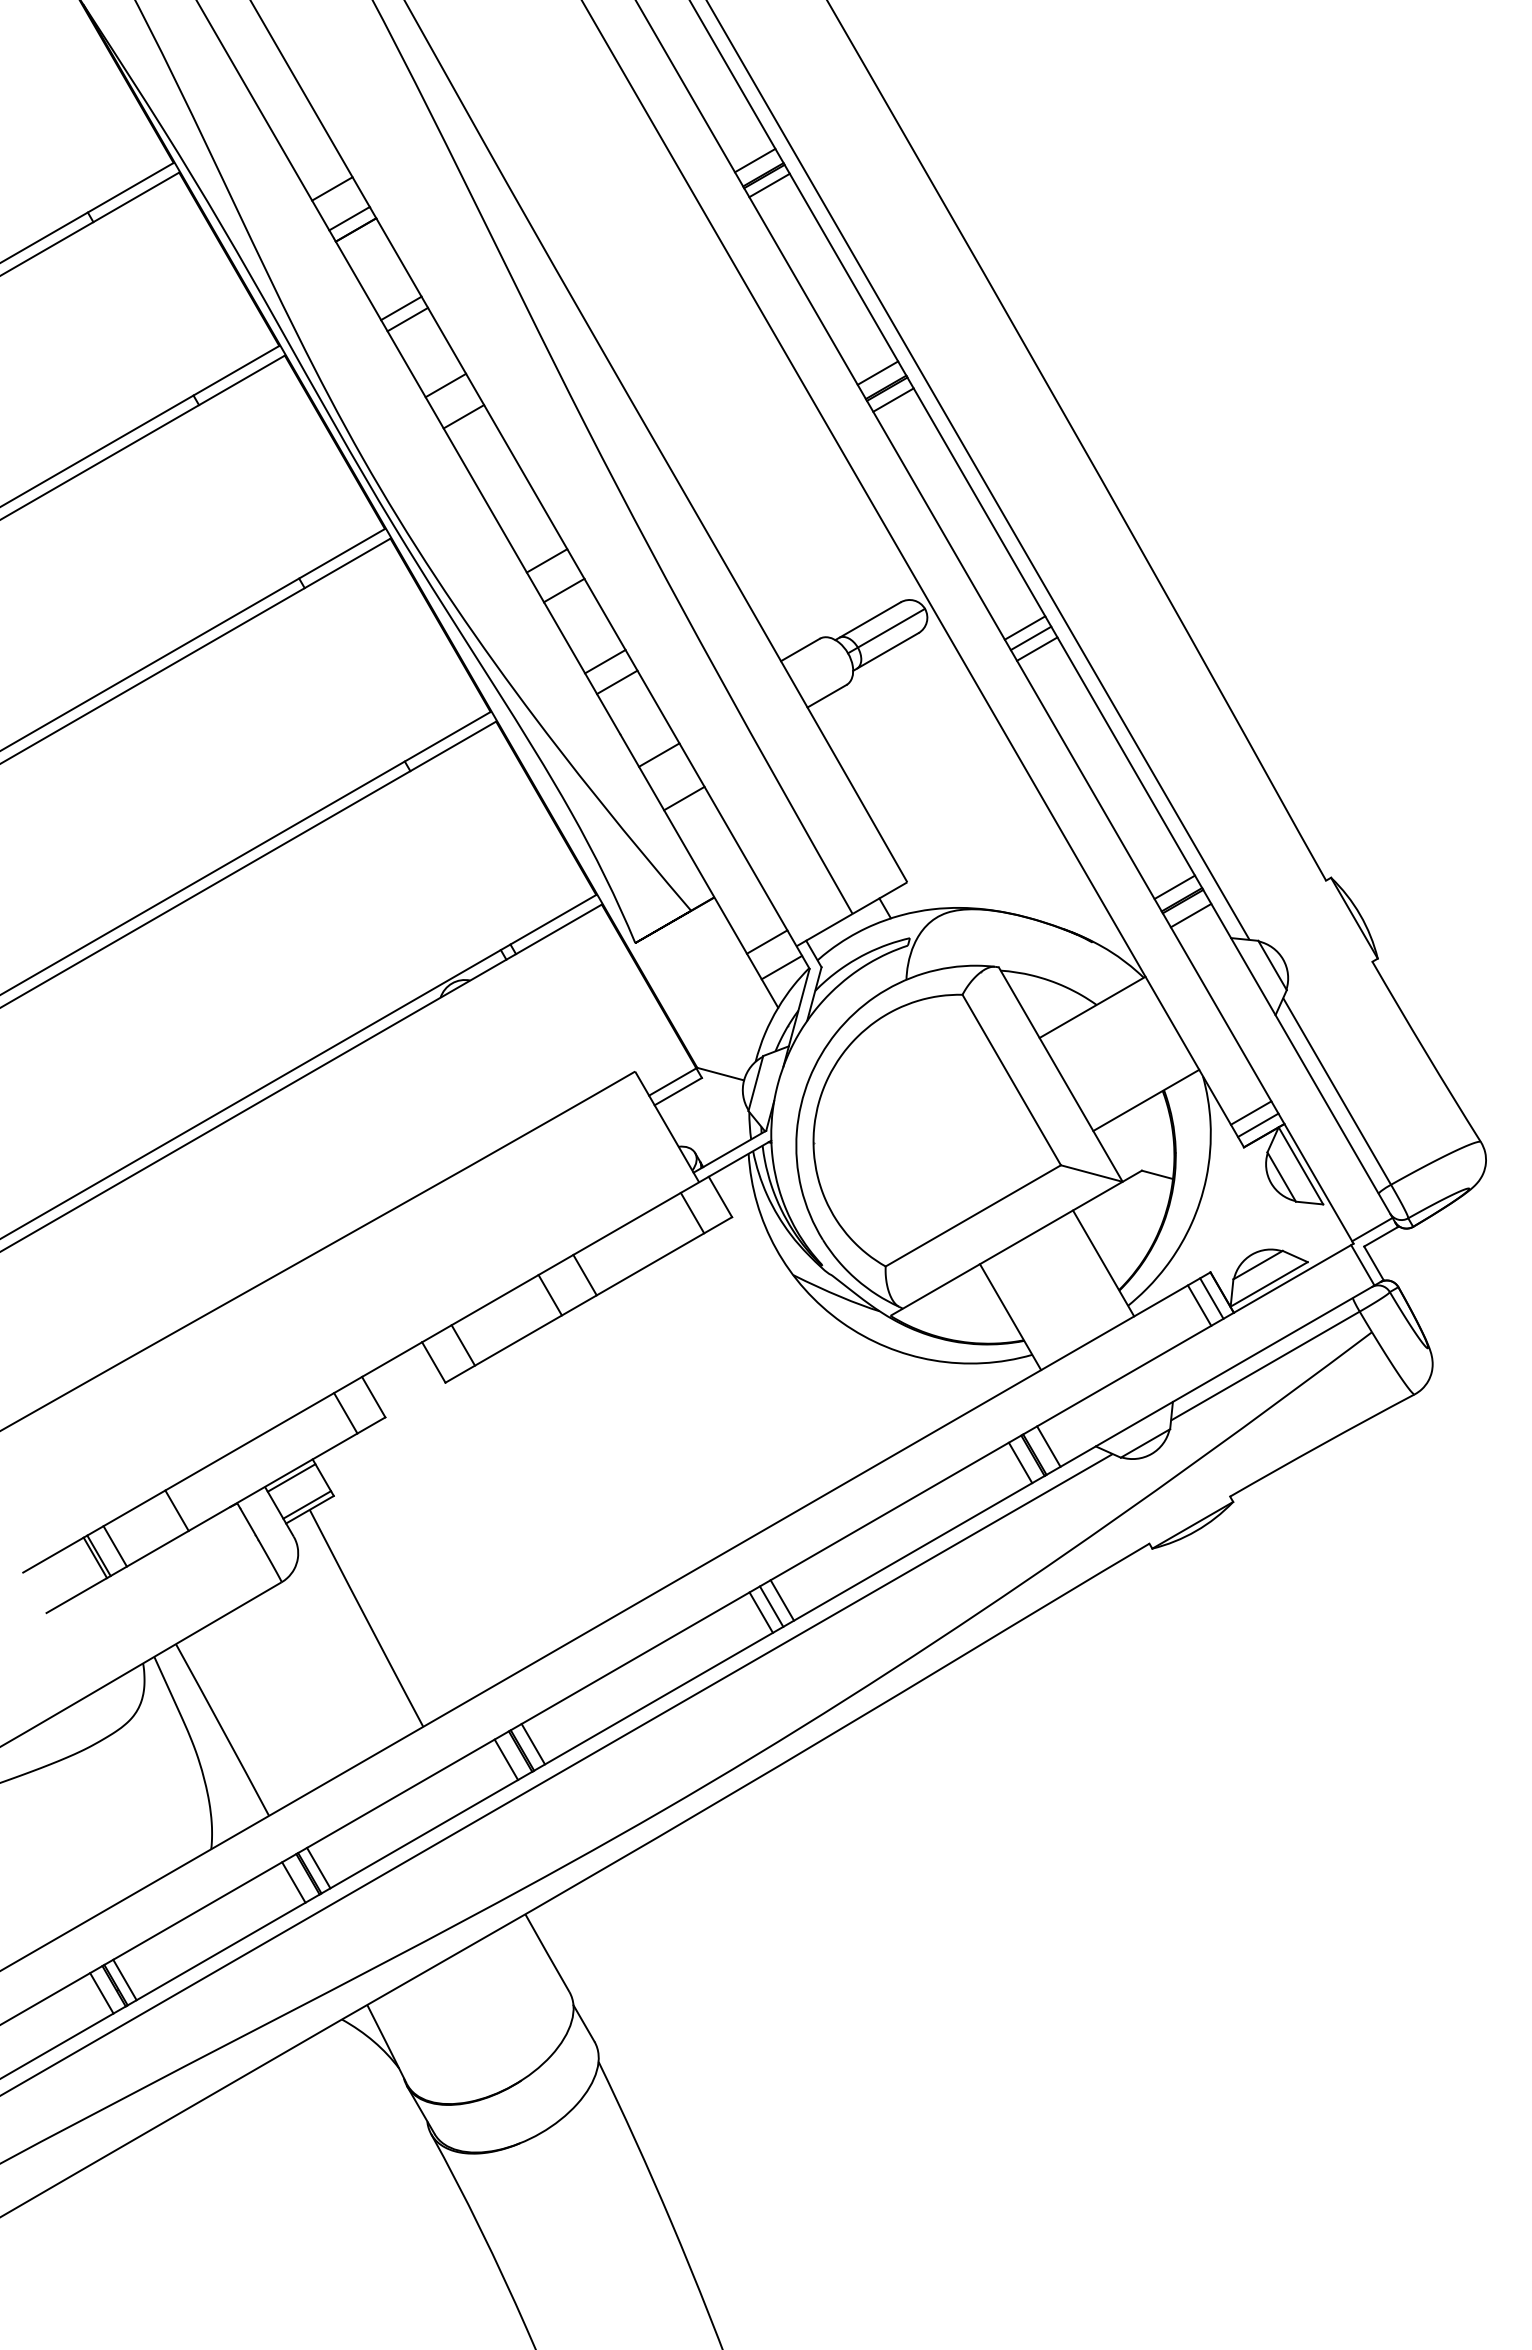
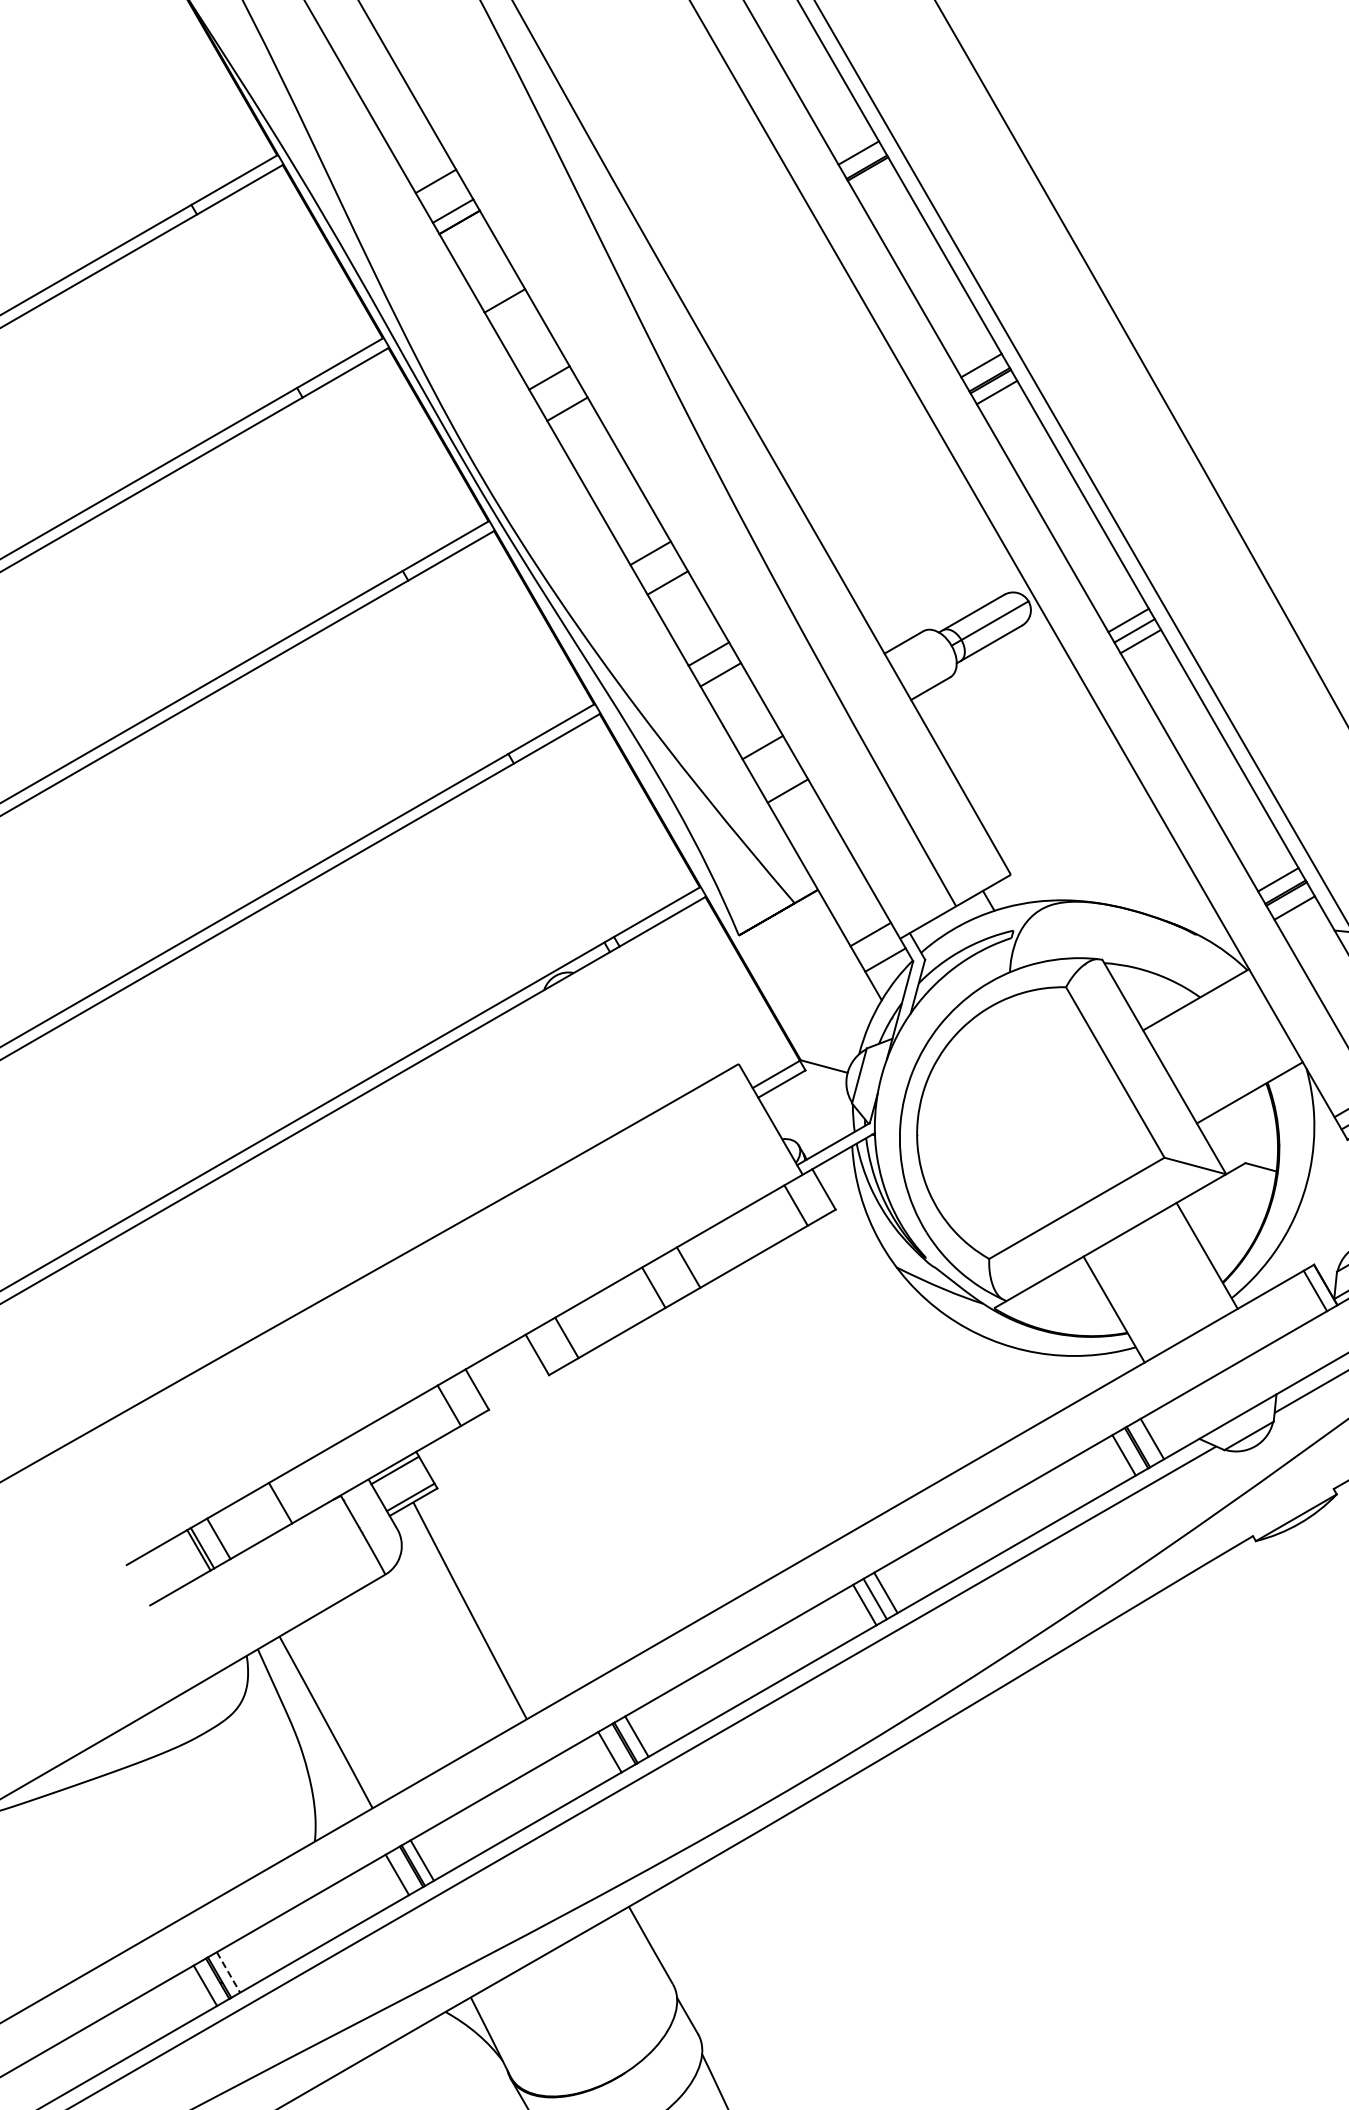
line: (769, 185) -> (873, 177), removed
line: (407, 319) -> (511, 311), removed
line: (1199, 1305) -> (1303, 1297), removed
line: (125, 1980) -> (229, 1972), solid -> dashed

